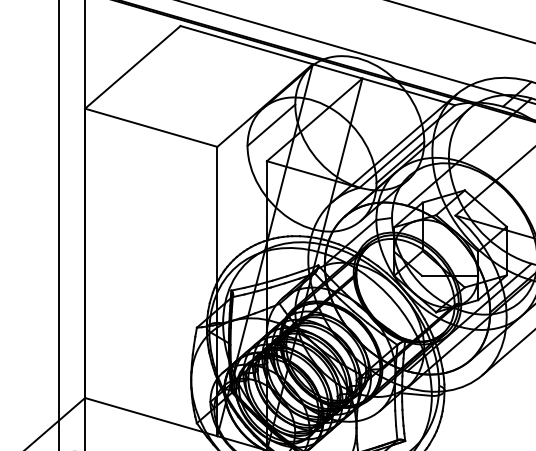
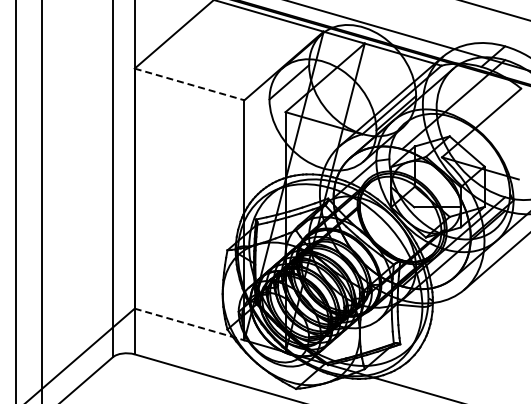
line: (152, 127) -> (190, 84), solid -> dashed
line: (152, 417) -> (190, 324), solid -> dashed

